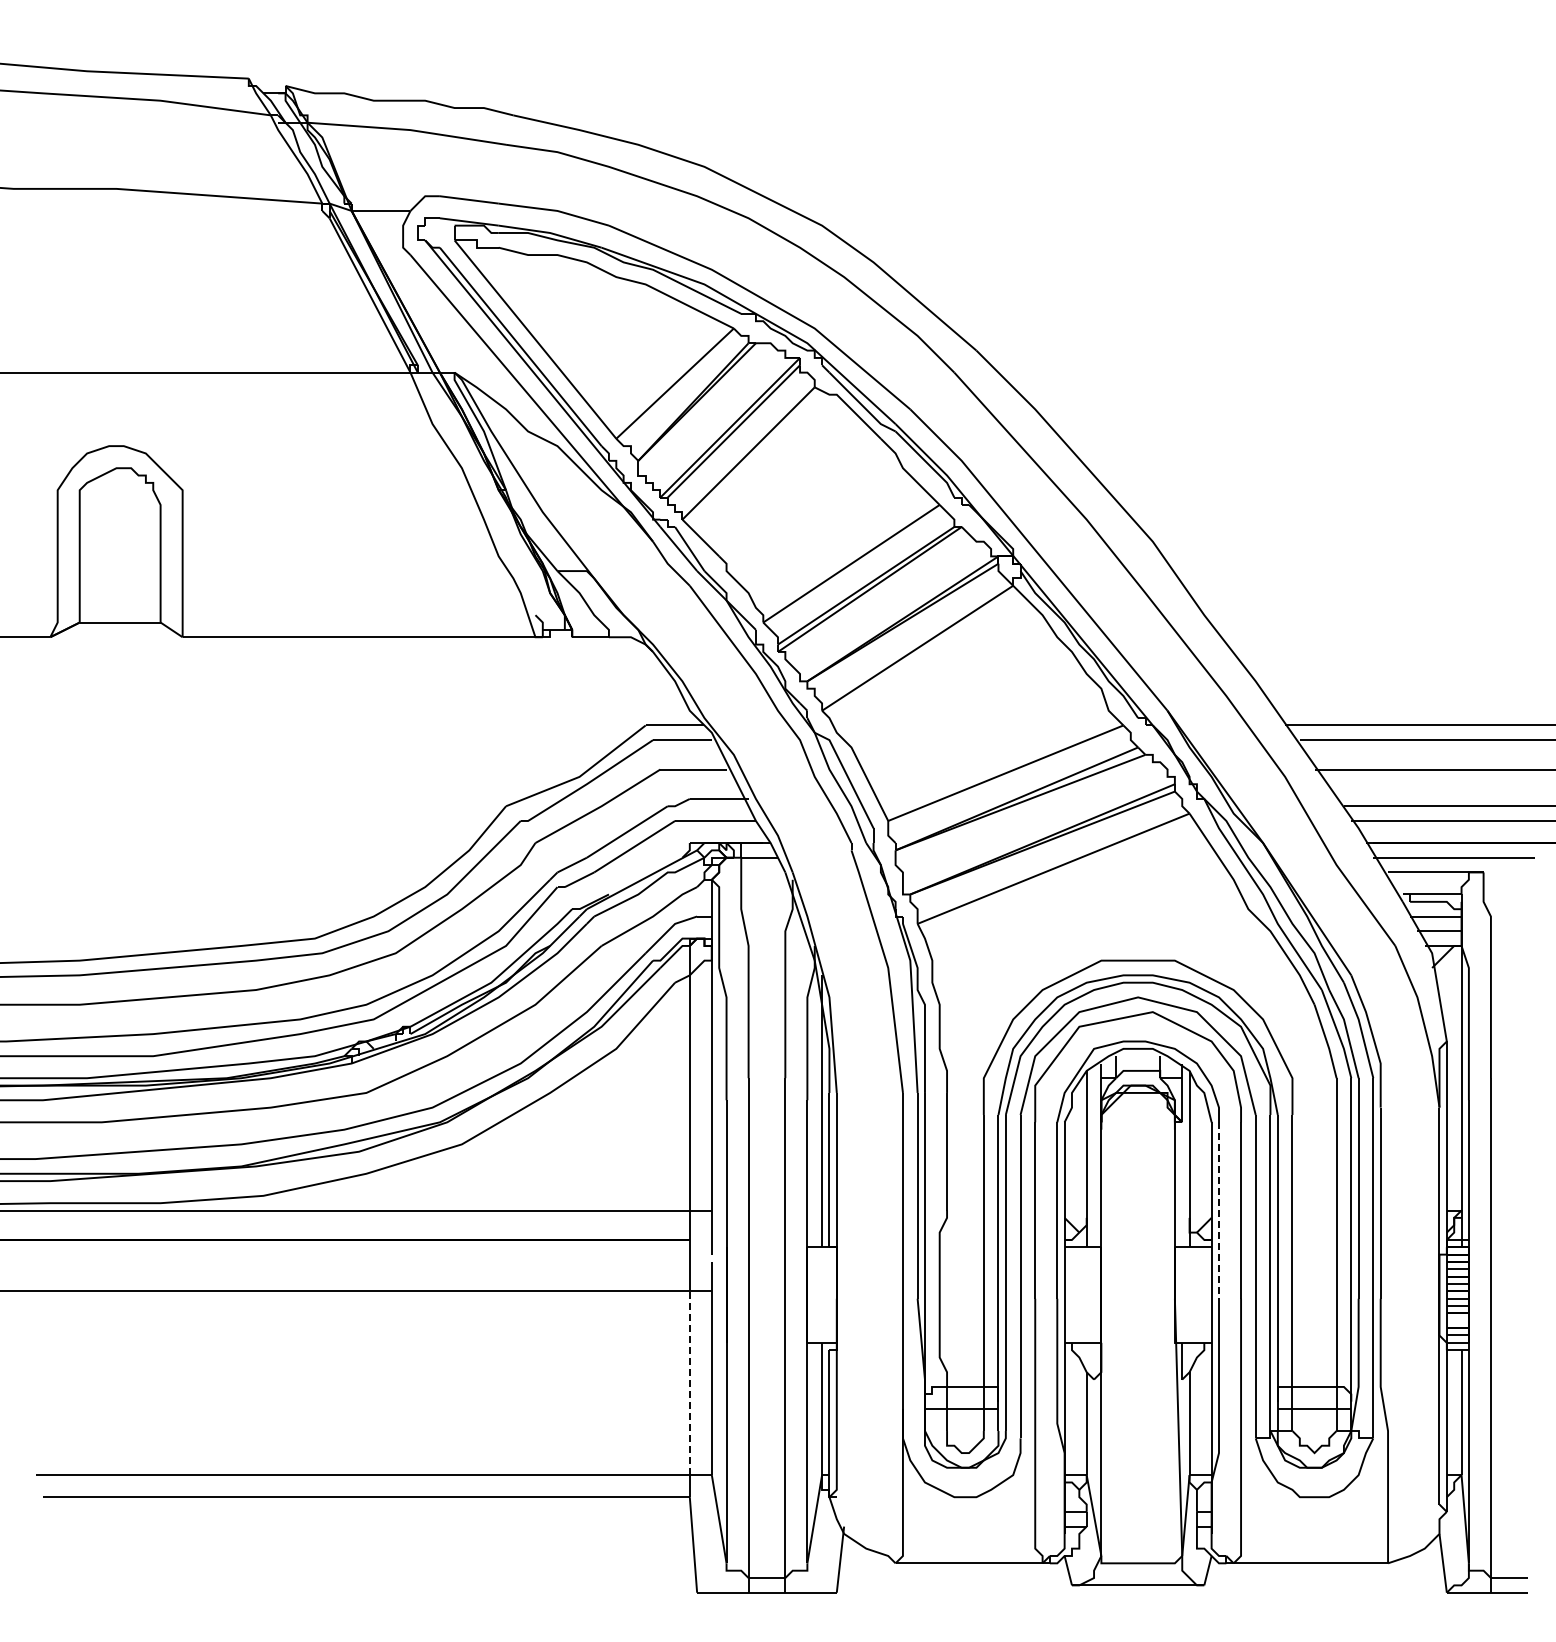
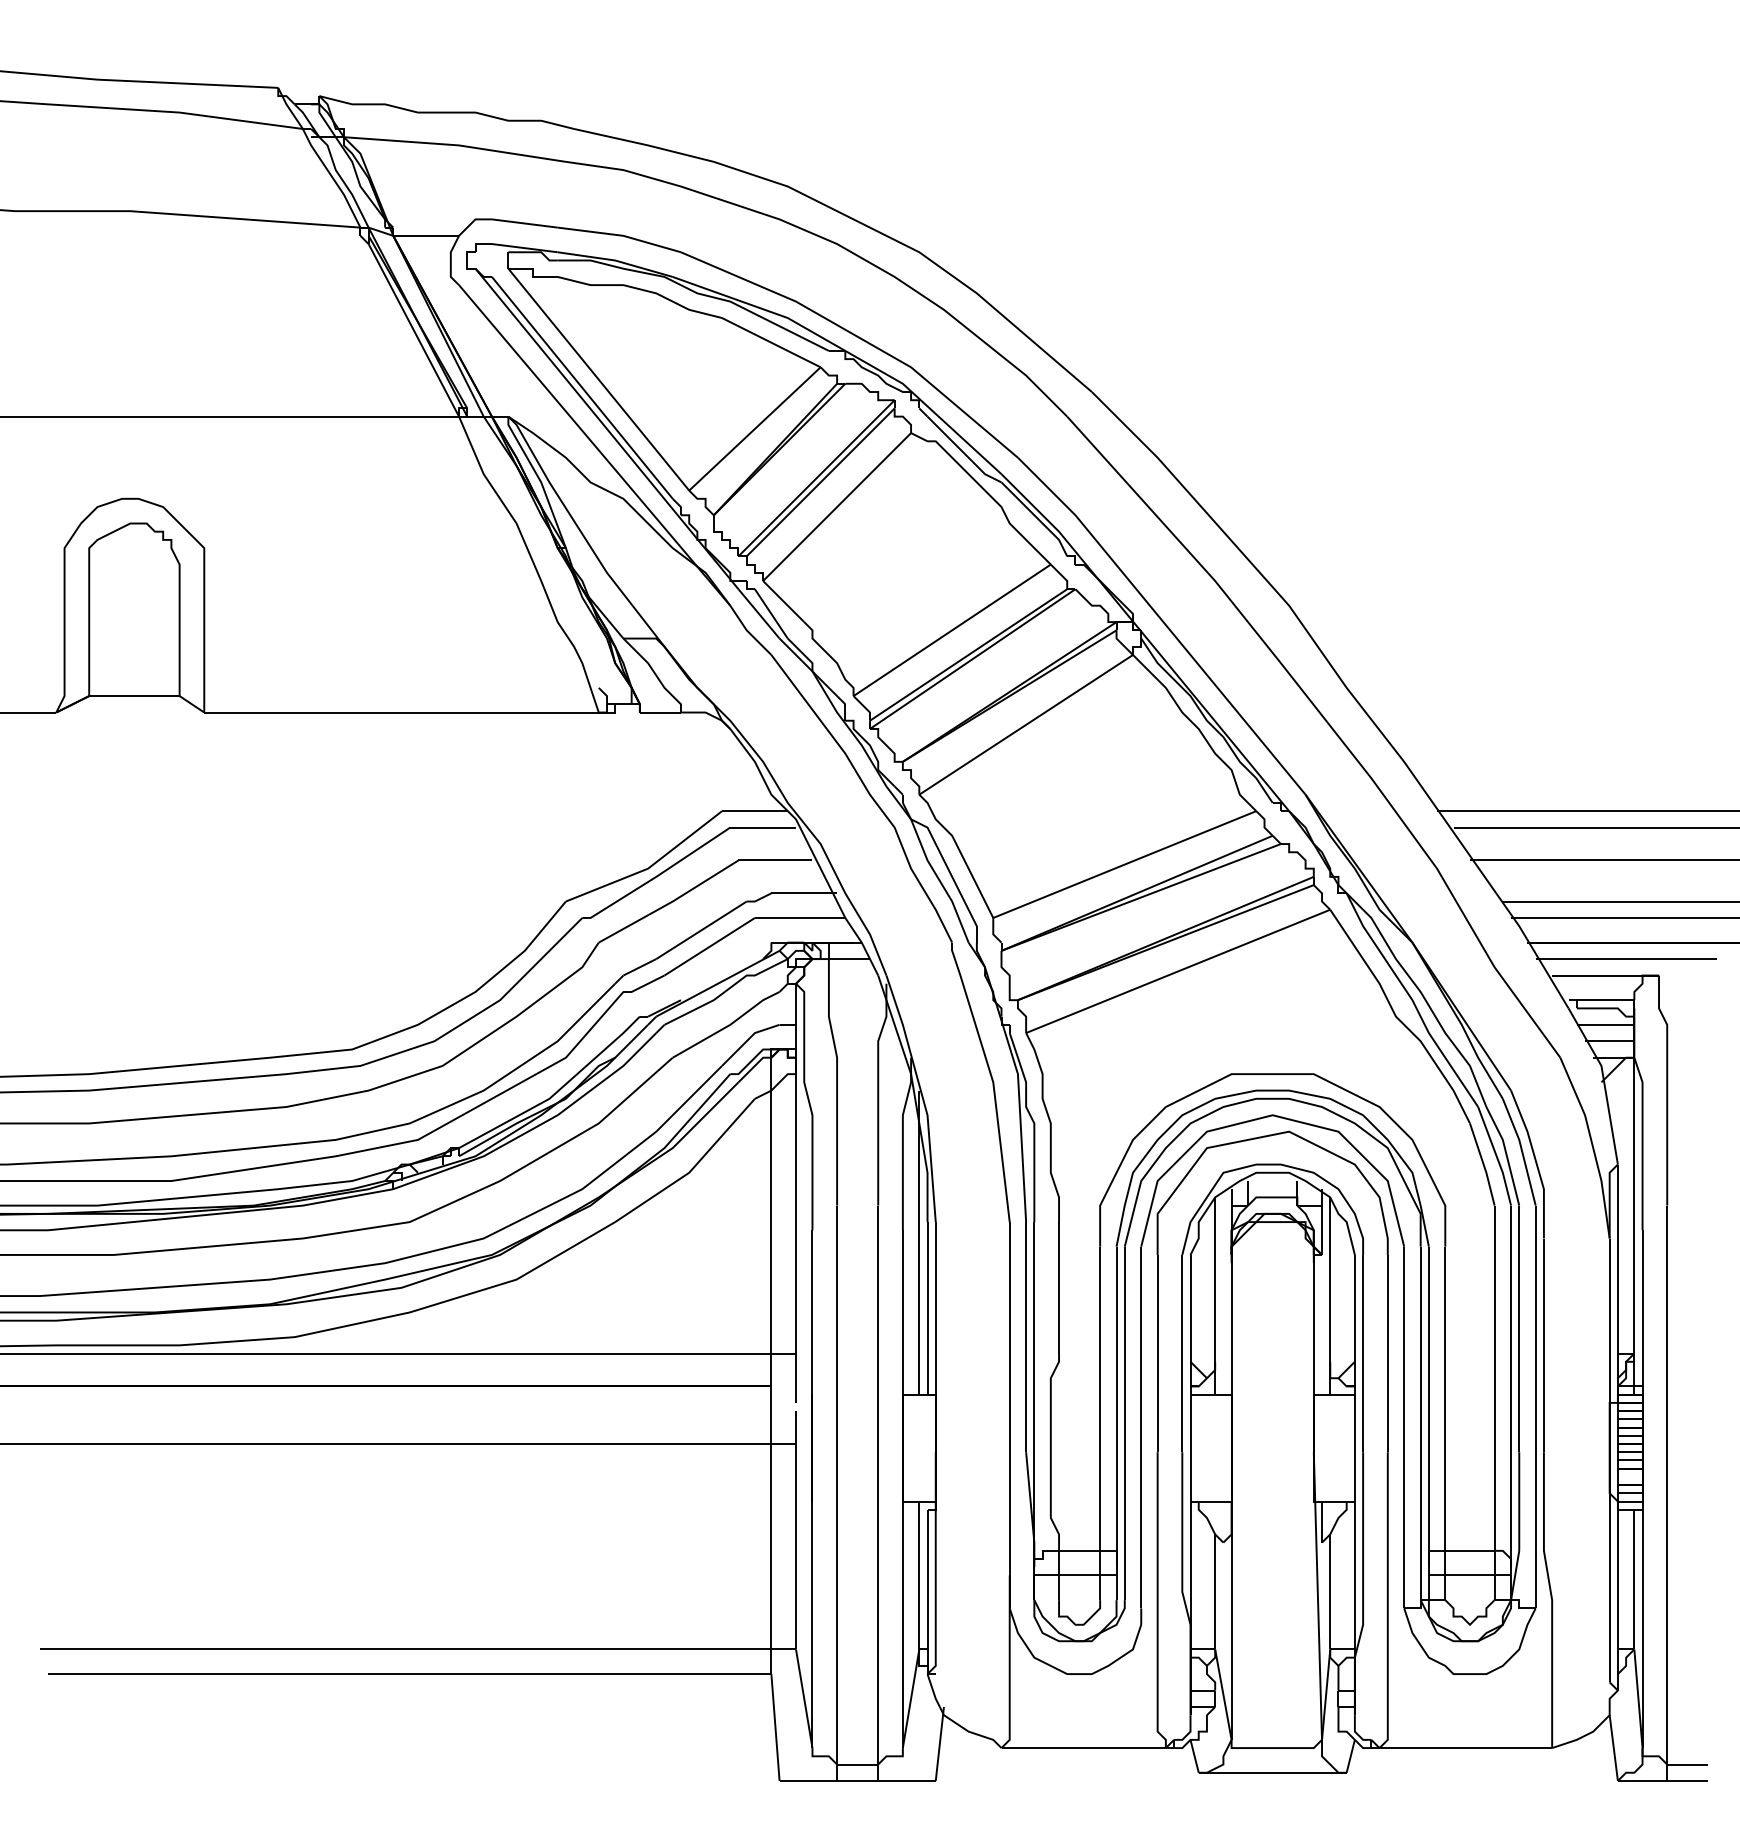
line: (1218, 1211) -> (1362, 1354), dashed -> solid
line: (689, 1383) -> (771, 1546), dashed -> solid

